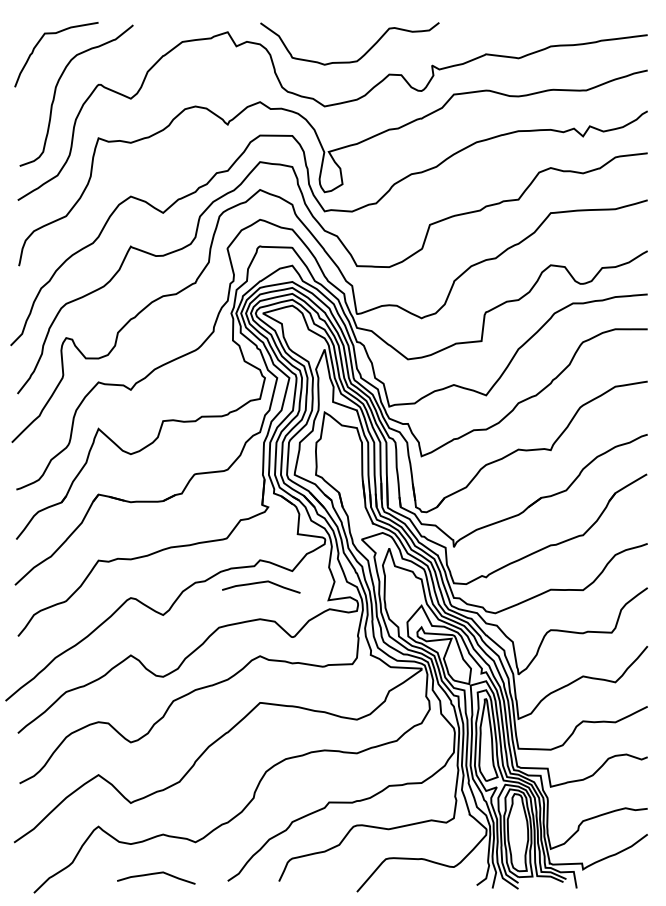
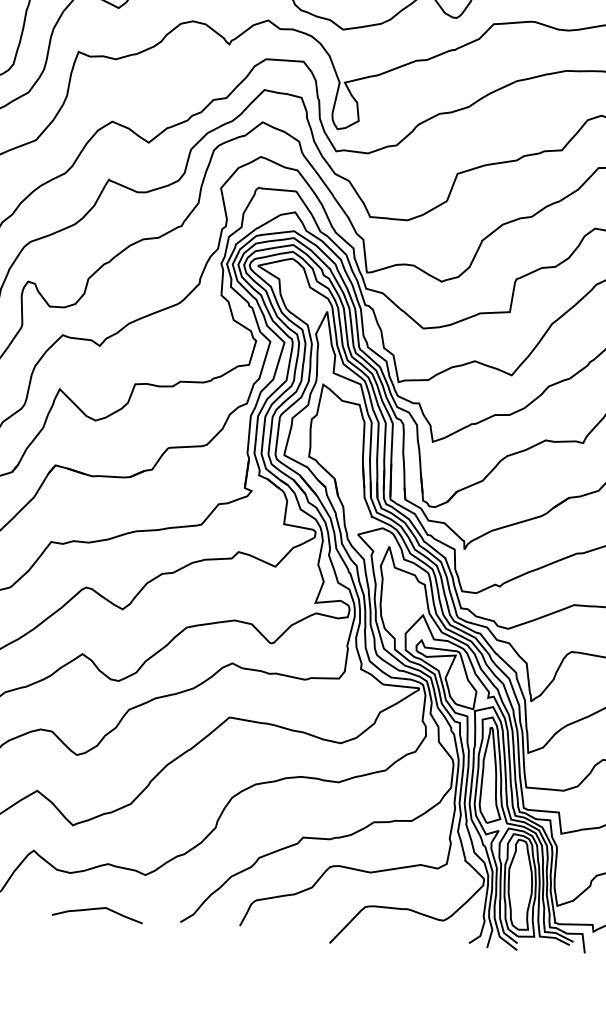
curve: (261, 583) -> (238, 579), removed

